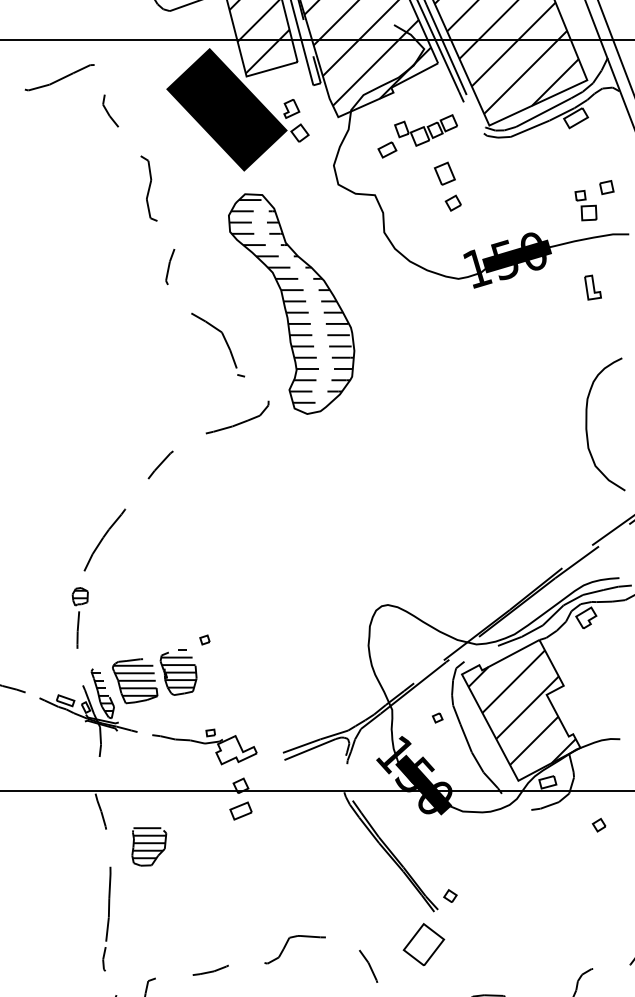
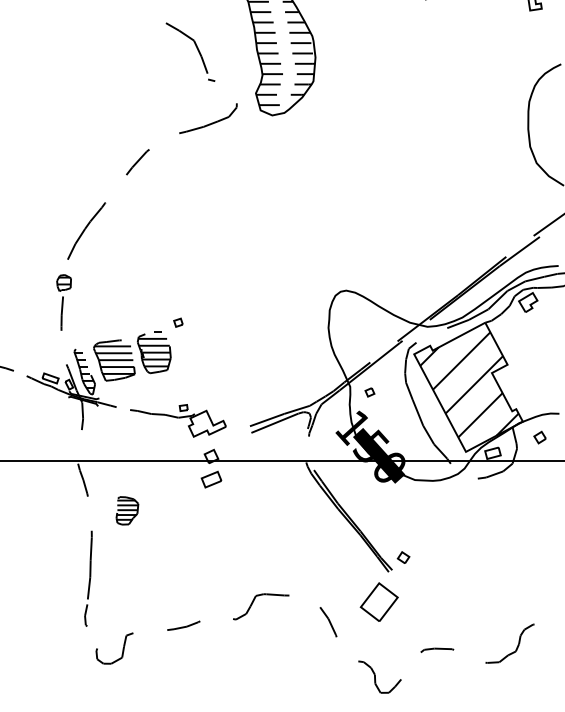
part: (437, 717) -> (369, 391), moved
part: (598, 824) -> (539, 436), moved
part: (149, 846) -> (127, 512), size x0.7

